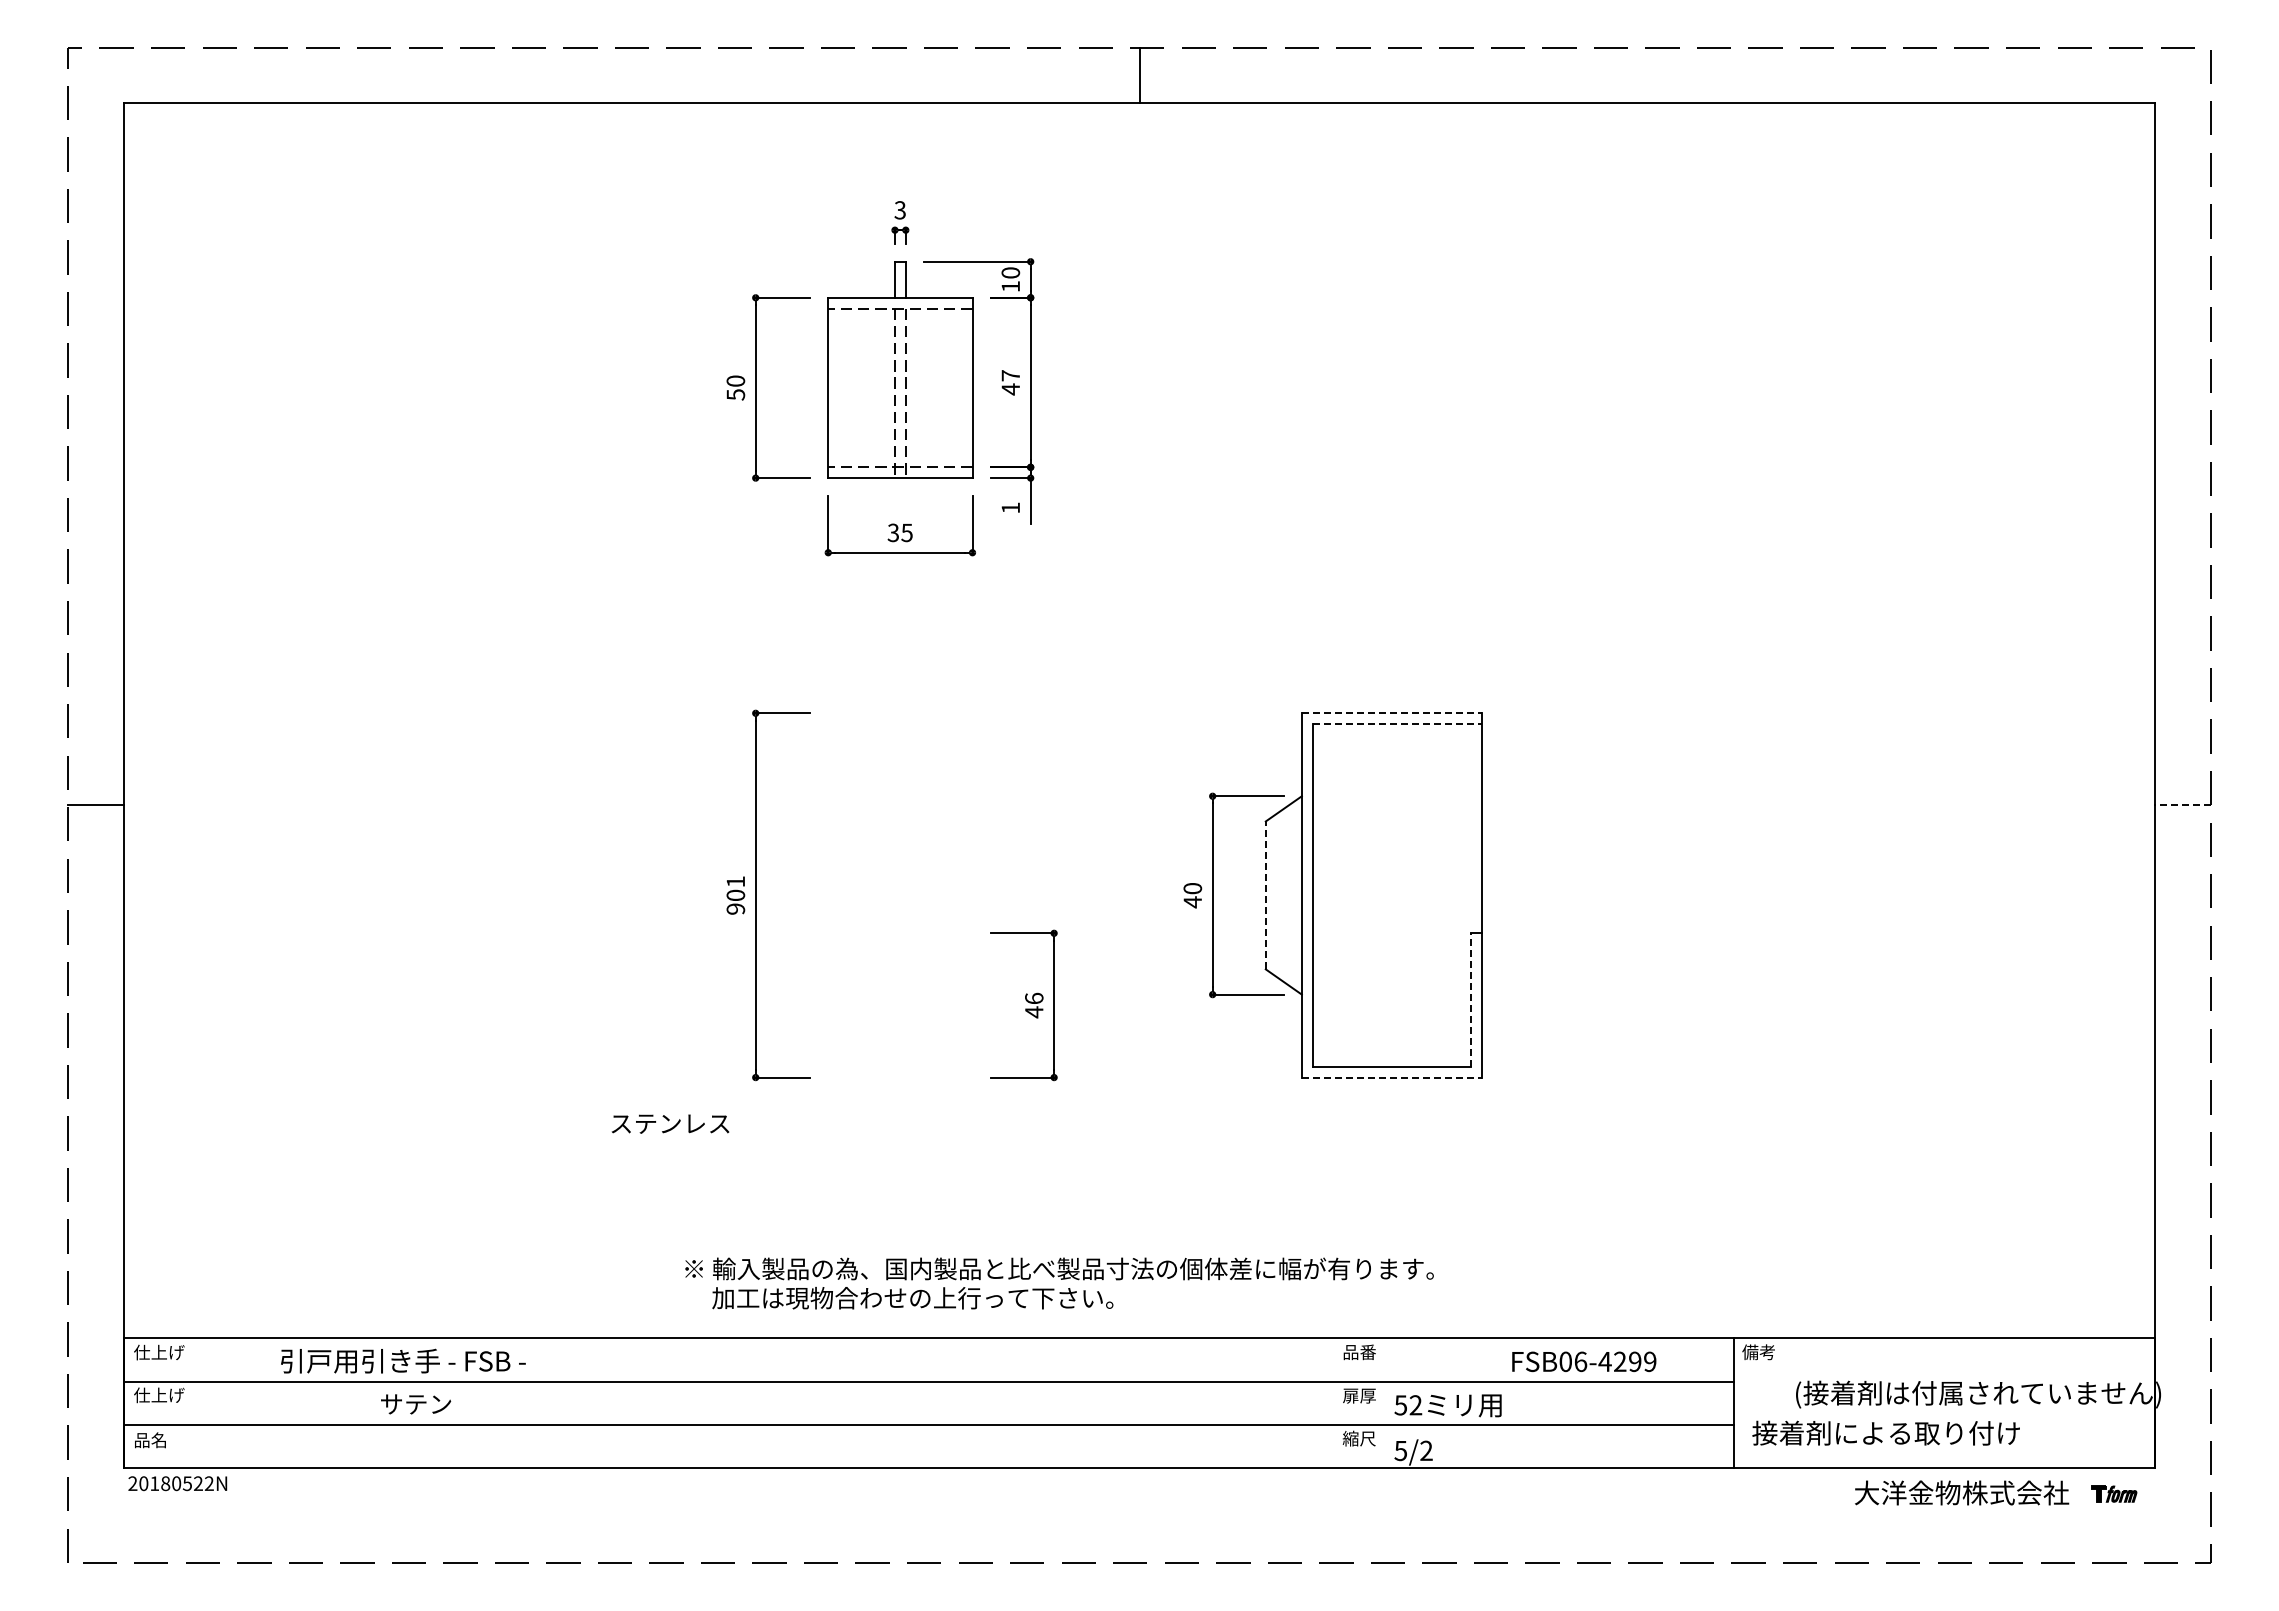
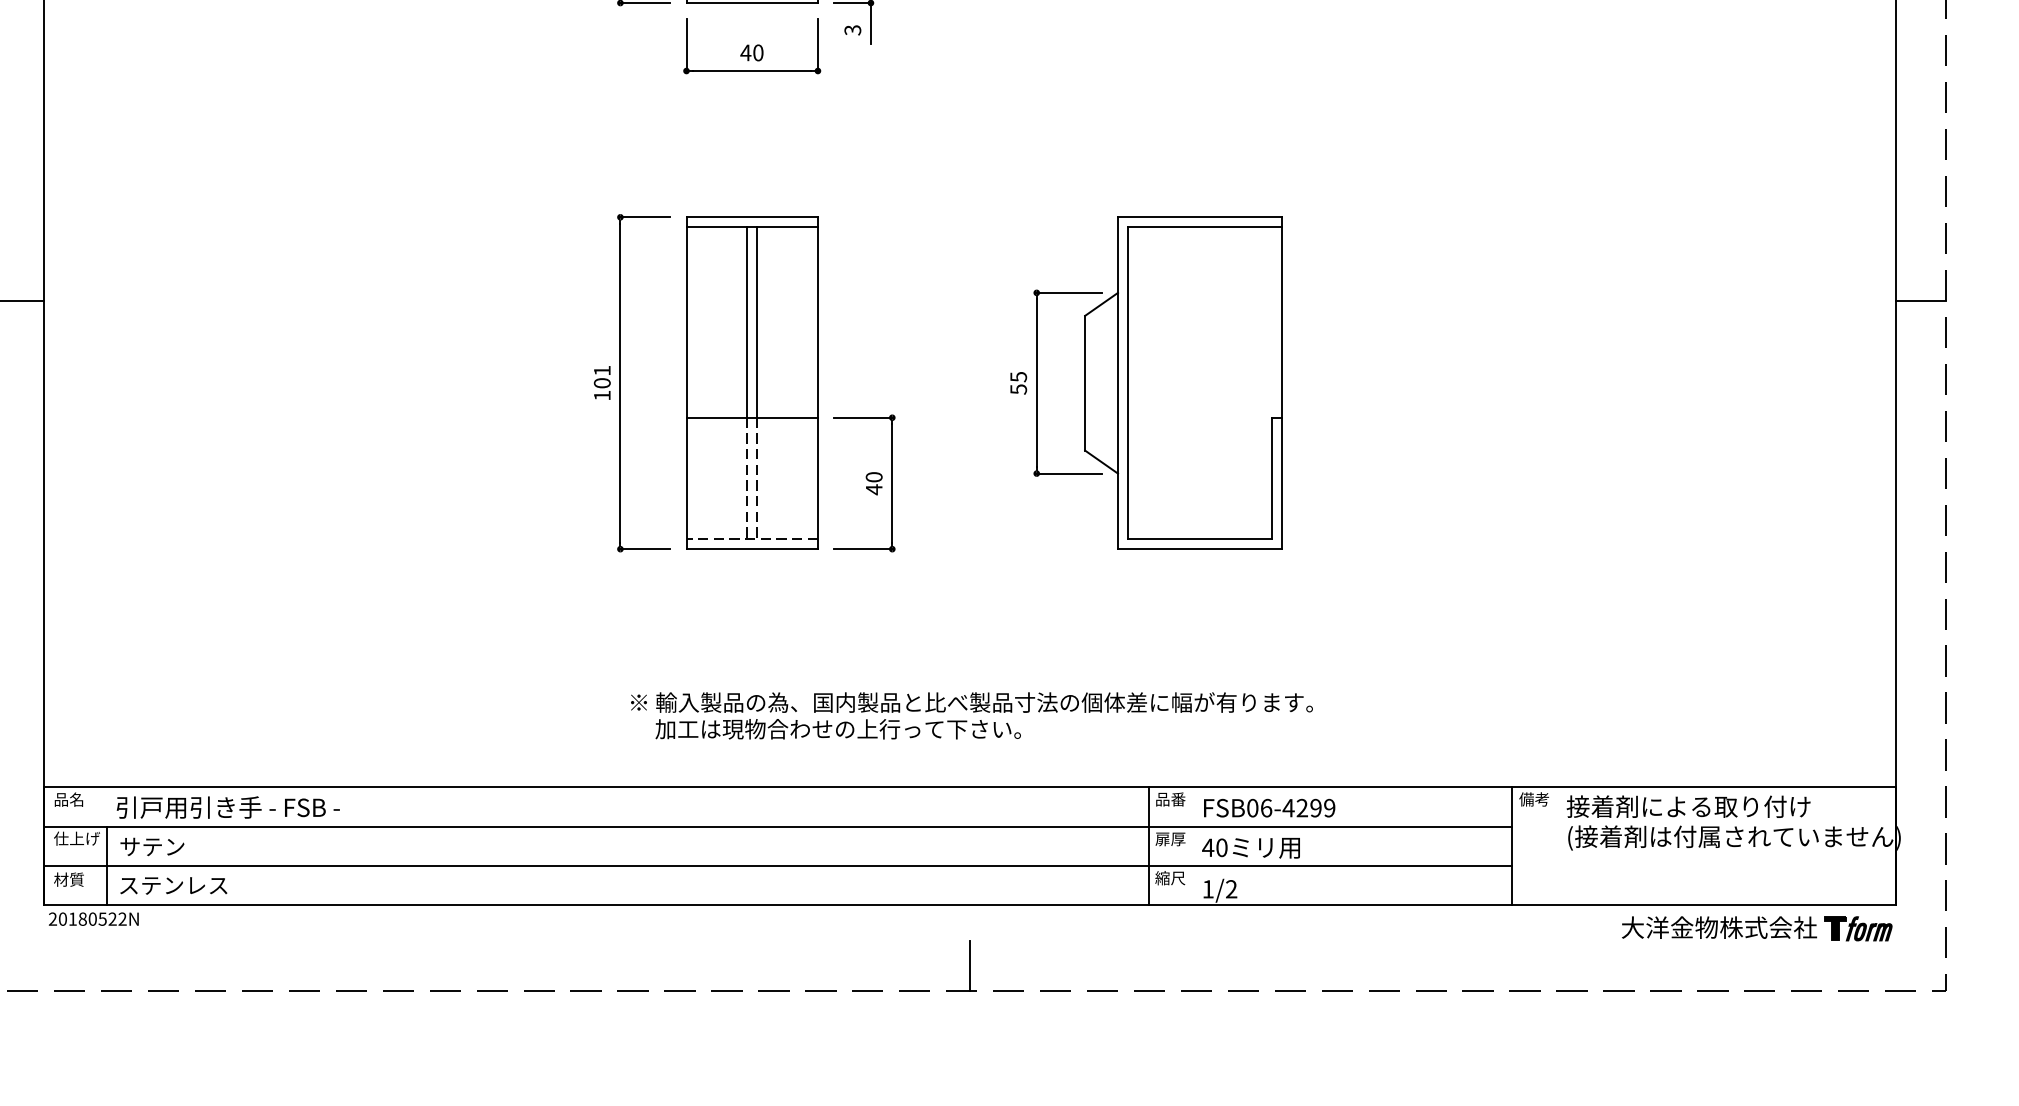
text: (1010, 507) -> (852, 29), 1 -> 3
text: (899, 532) -> (751, 52), 35 -> 40
line: (1392, 713) -> (1200, 217), dashed -> solid
line: (1397, 724) -> (1205, 227), dashed -> solid
line: (2183, 805) -> (1921, 301), dashed -> solid
part: (900, 895) -> (752, 383), added
text: (1192, 895) -> (1018, 383), 40 -> 55
line: (1265, 895) -> (1084, 383), dashed -> solid
text: (735, 908) -> (601, 395), 901 -> 101
text: (1034, 998) -> (874, 477), 46 -> 40
line: (1471, 1000) -> (1272, 478), dashed -> solid
line: (1392, 1077) -> (1200, 549), dashed -> solid
text: (670, 1123) -> (173, 885), moved
text: (1059, 1283) -> (971, 715), moved
text: (159, 1352) -> (77, 799), 仕上げ -> 品名
text: (403, 1360) -> (228, 806), moved
text: (1584, 1361) -> (1269, 807), moved
line: (1335, 1403) -> (1148, 846), added
text: (416, 1404) -> (152, 847), moved
text: (1408, 1405) -> (1215, 847), 52 -> 40
line: (192, 1424) -> (107, 865), added
text: (1885, 1432) -> (1688, 806), moved
text: (150, 1440) -> (68, 879), 品名 -> 材質
text: (1400, 1451) -> (1207, 889), 5/2 -> 1/2
part: (2114, 1493) -> (1858, 928), size x1.67
line: (1139, 1534) -> (970, 965), added

